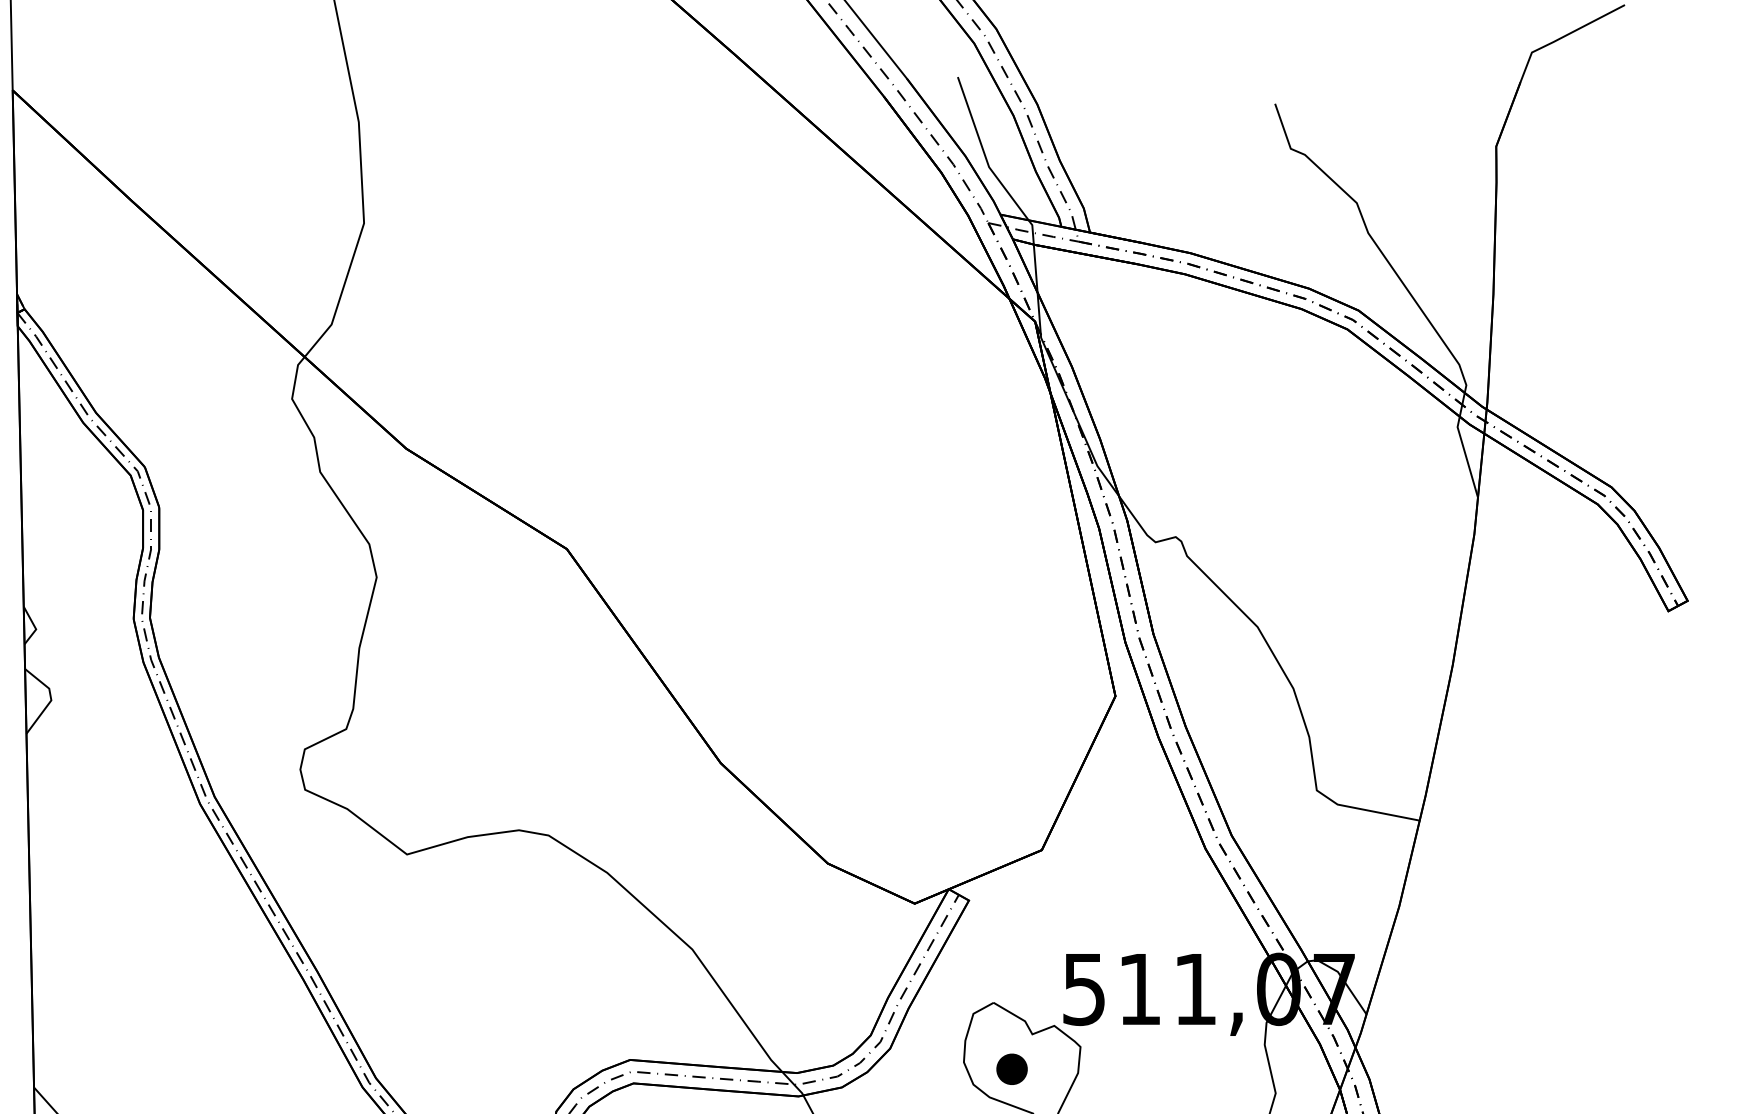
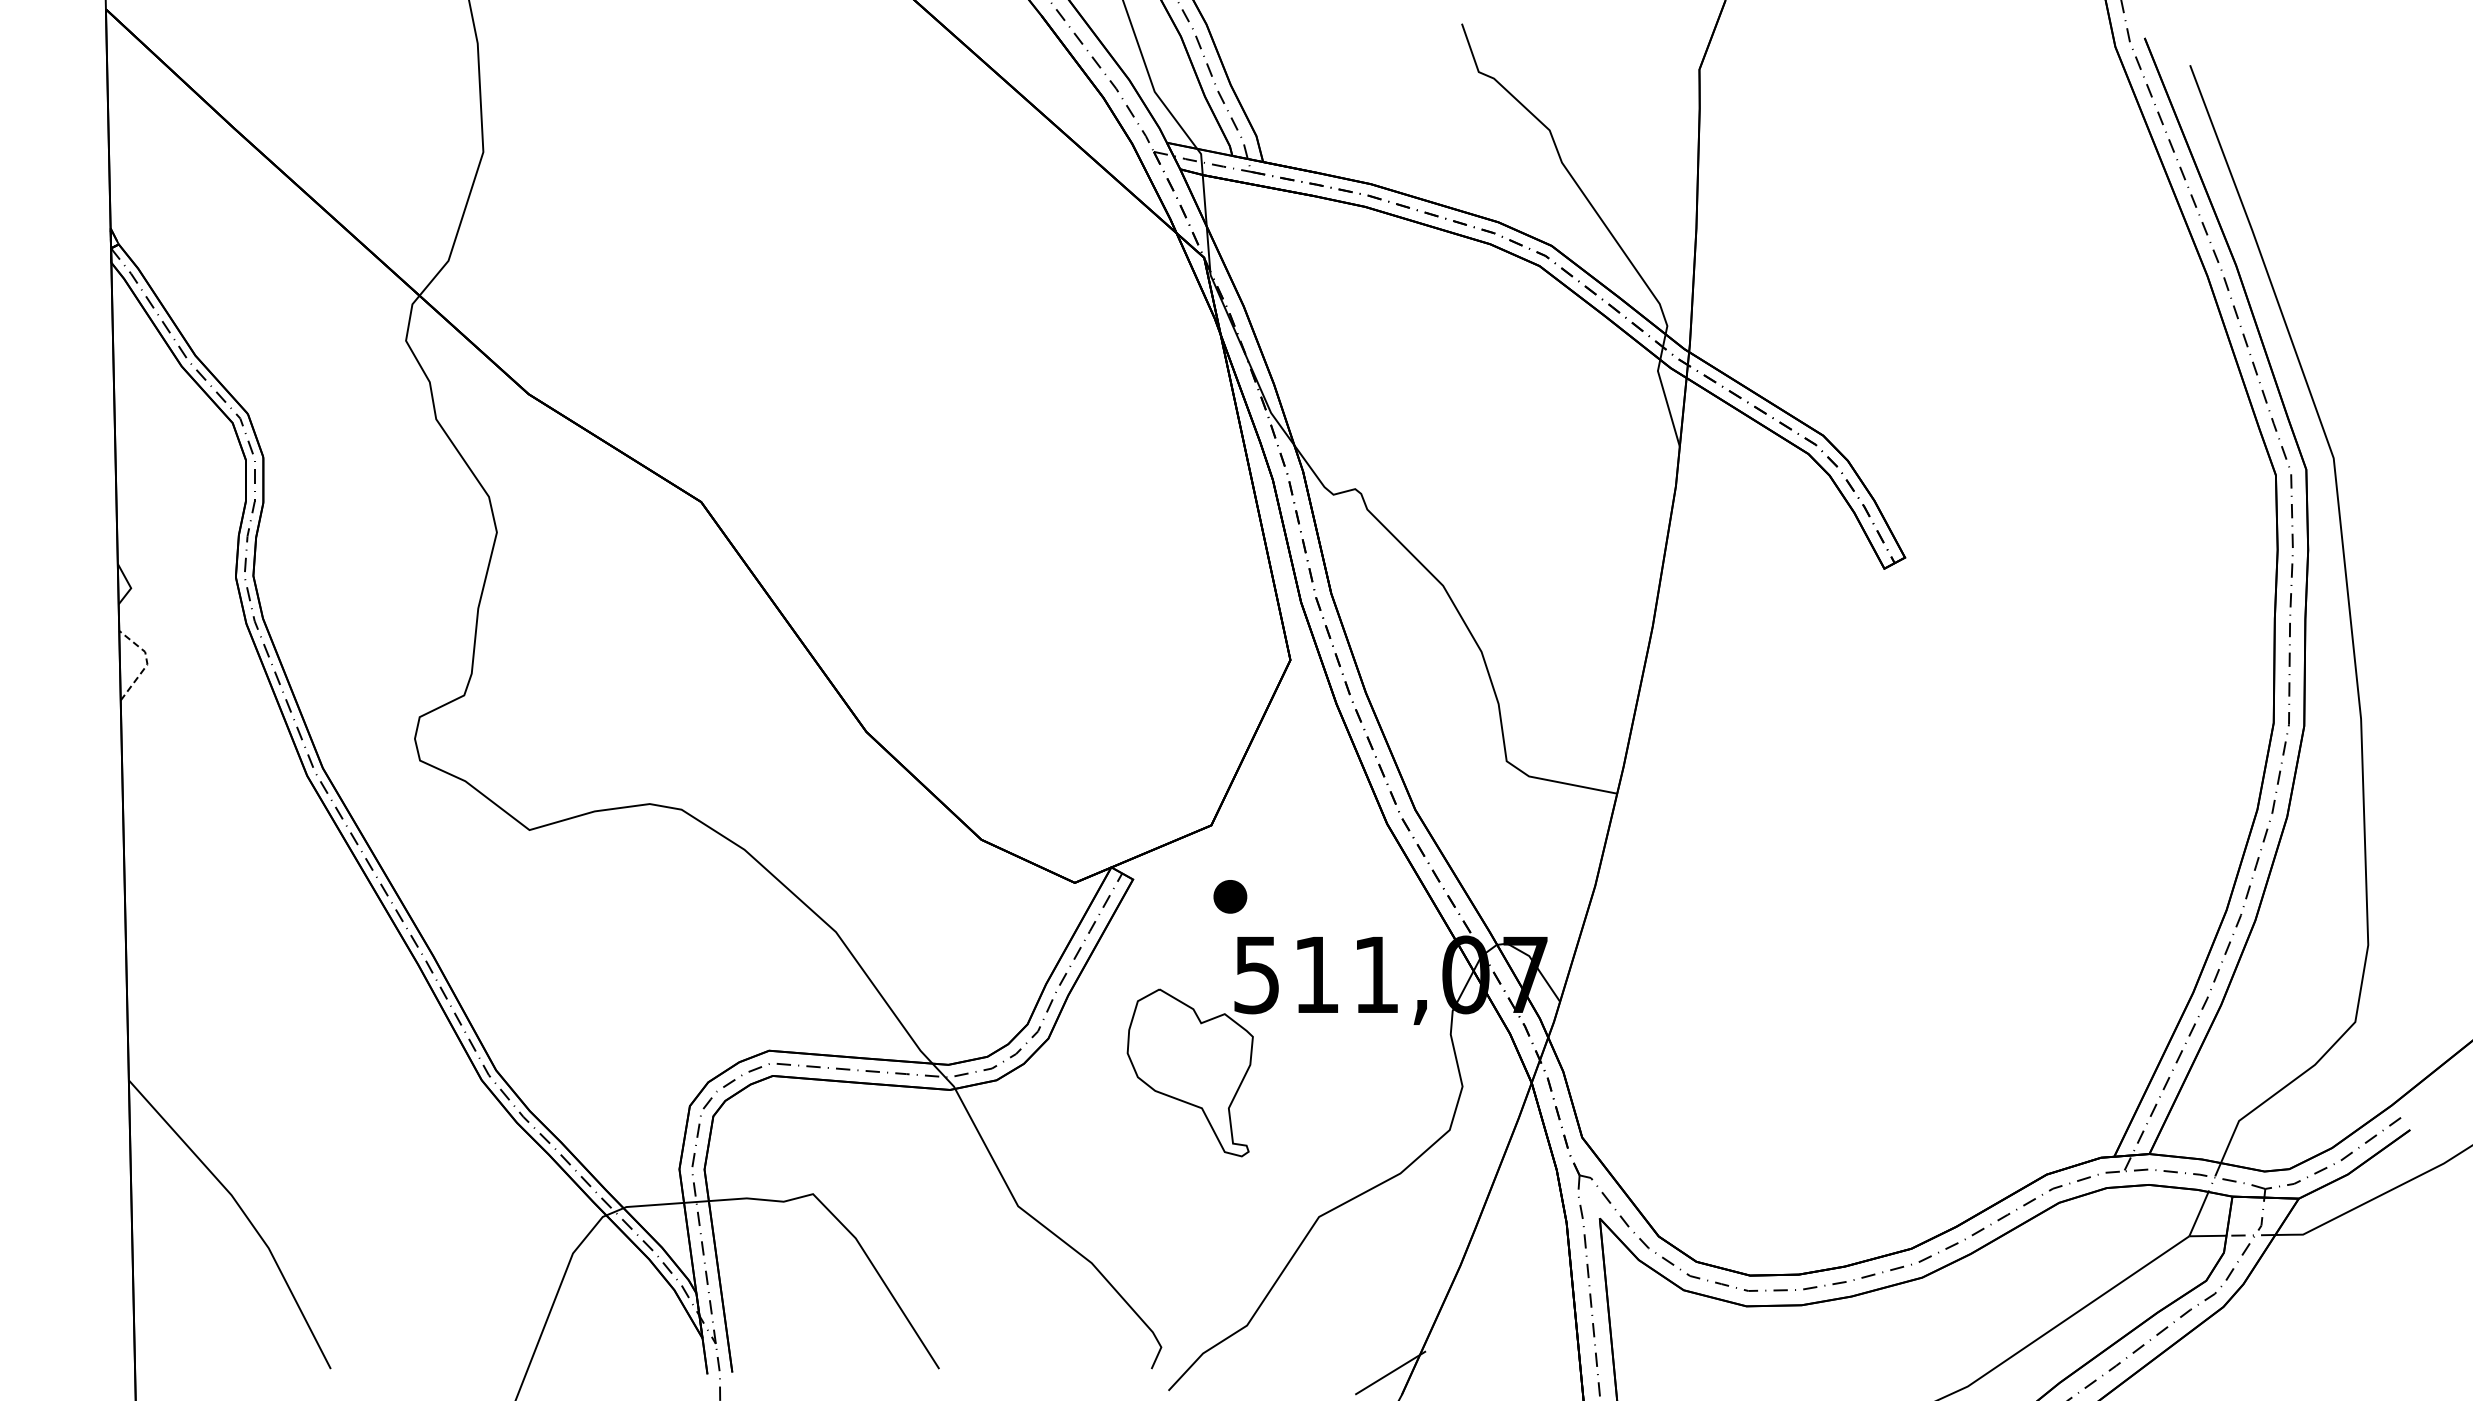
line: (51, 699) -> (147, 663), solid -> dashed
part: (1012, 1069) -> (1230, 896), moved

